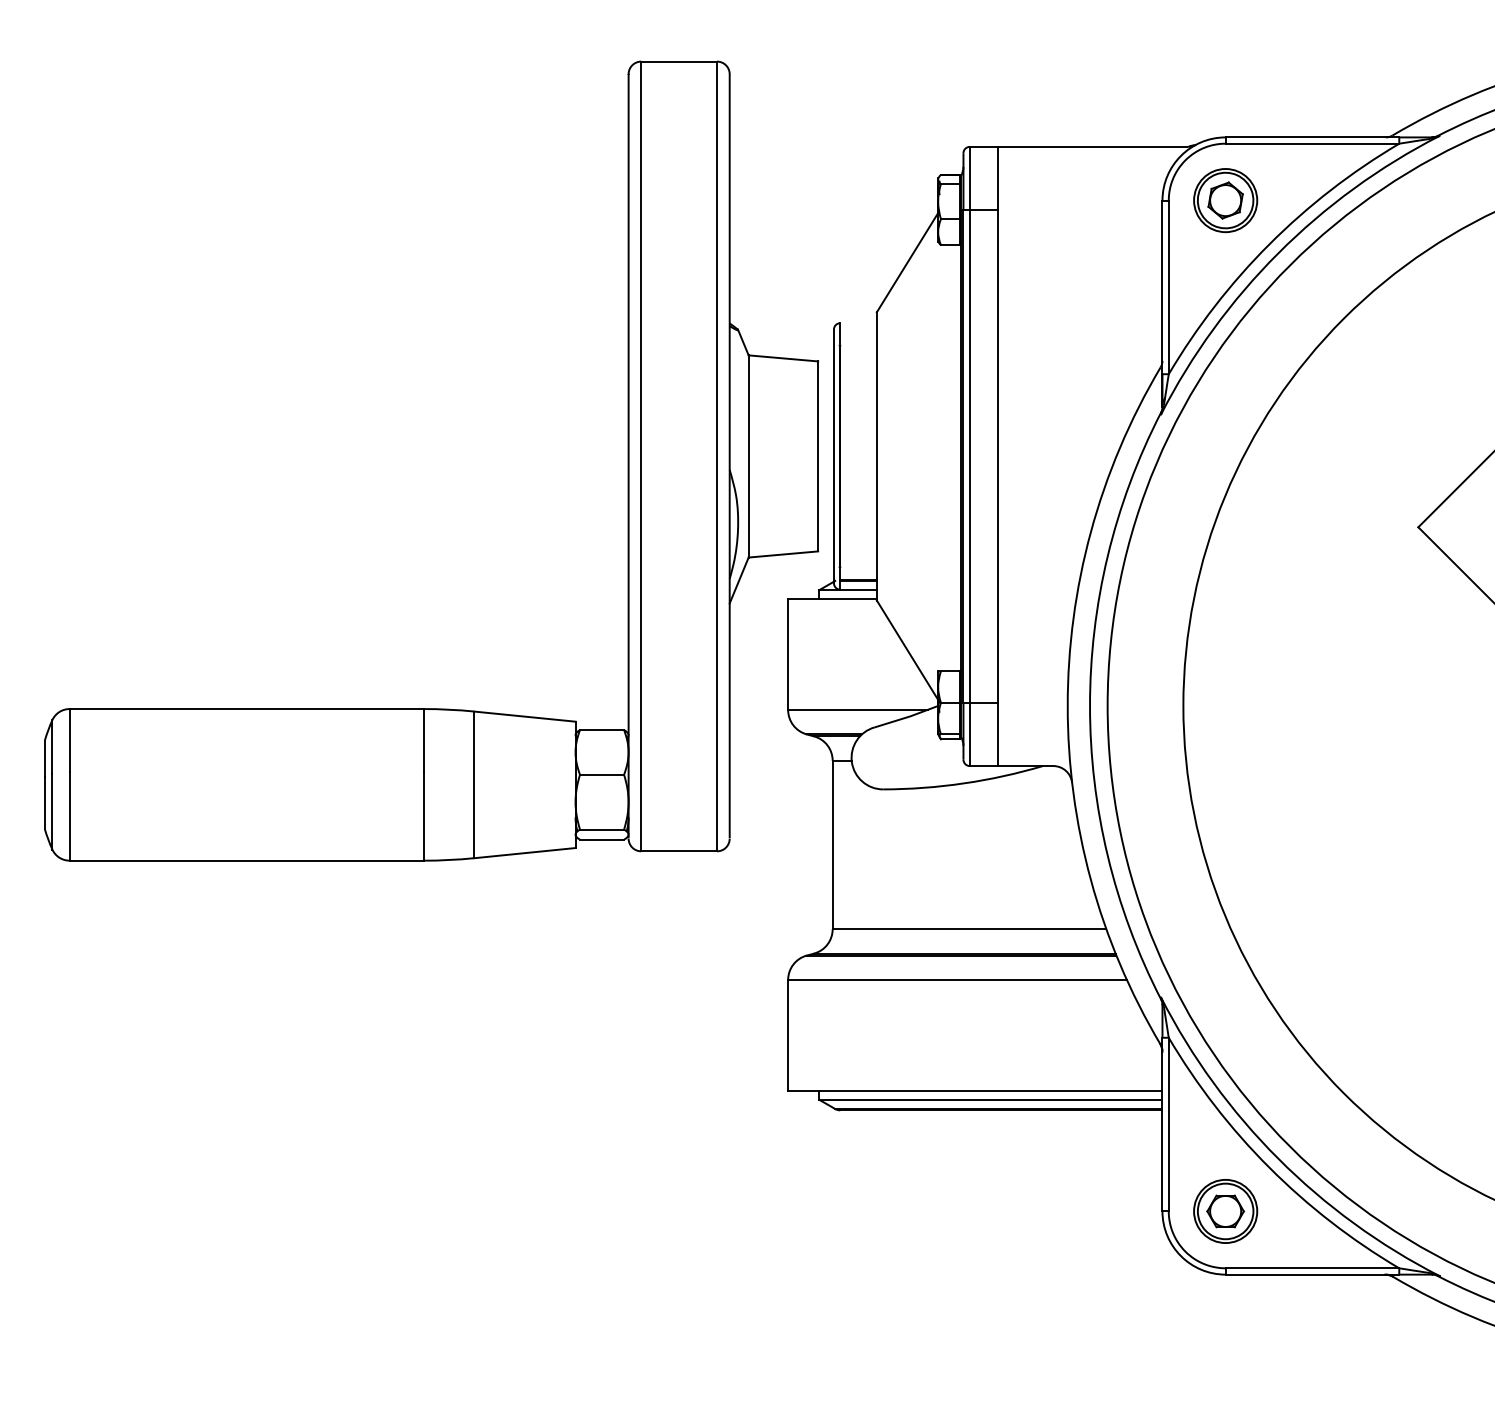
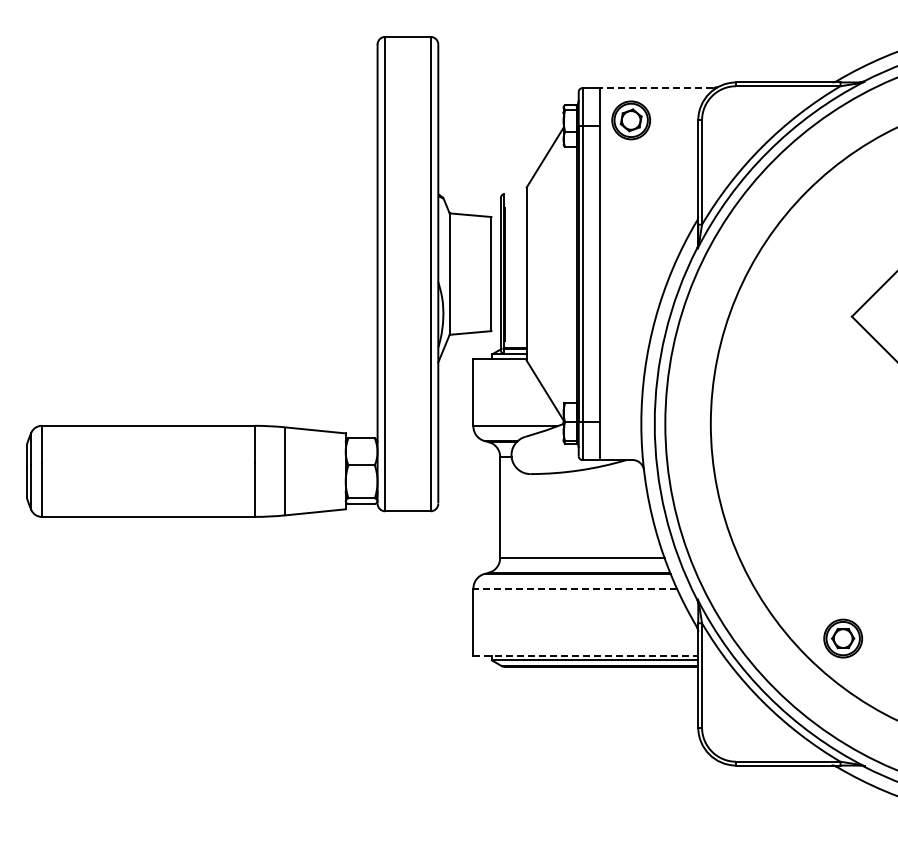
line: (1092, 147) -> (656, 88), solid -> dashed
part: (1226, 200) -> (631, 120), moved
line: (958, 979) -> (575, 588), solid -> dashed
line: (976, 1091) -> (586, 655), solid -> dashed
part: (1226, 1211) -> (843, 638), moved

